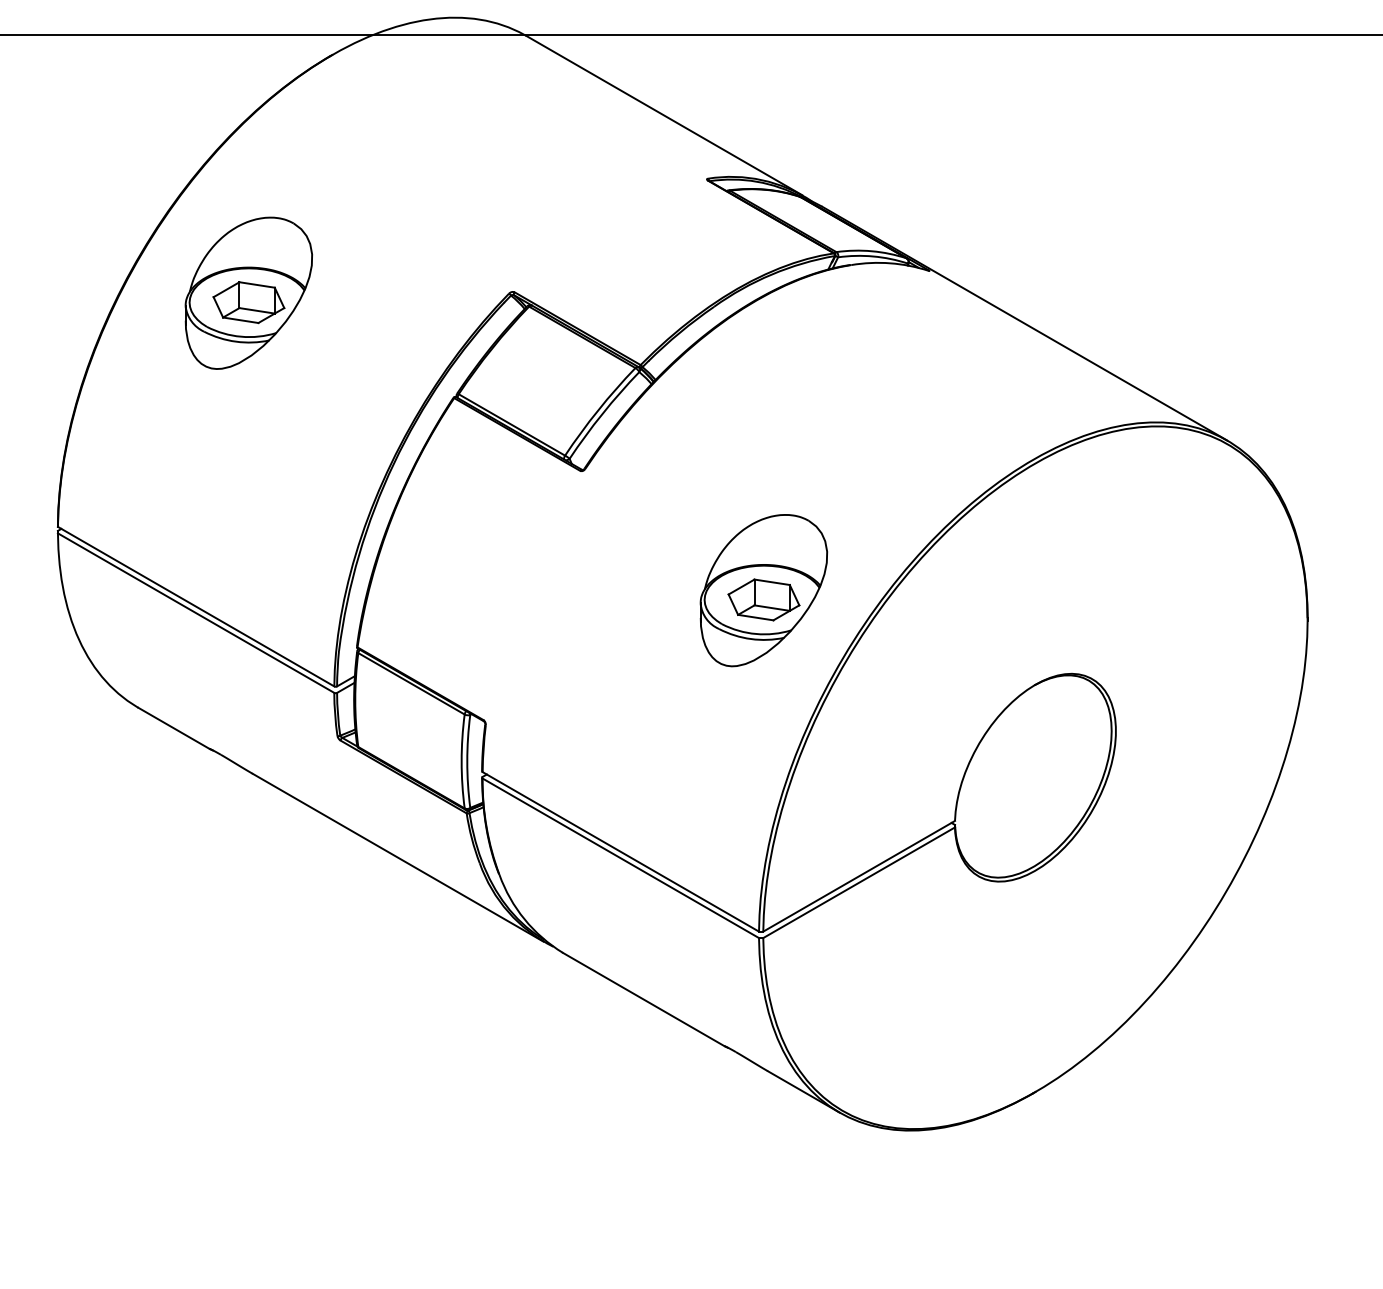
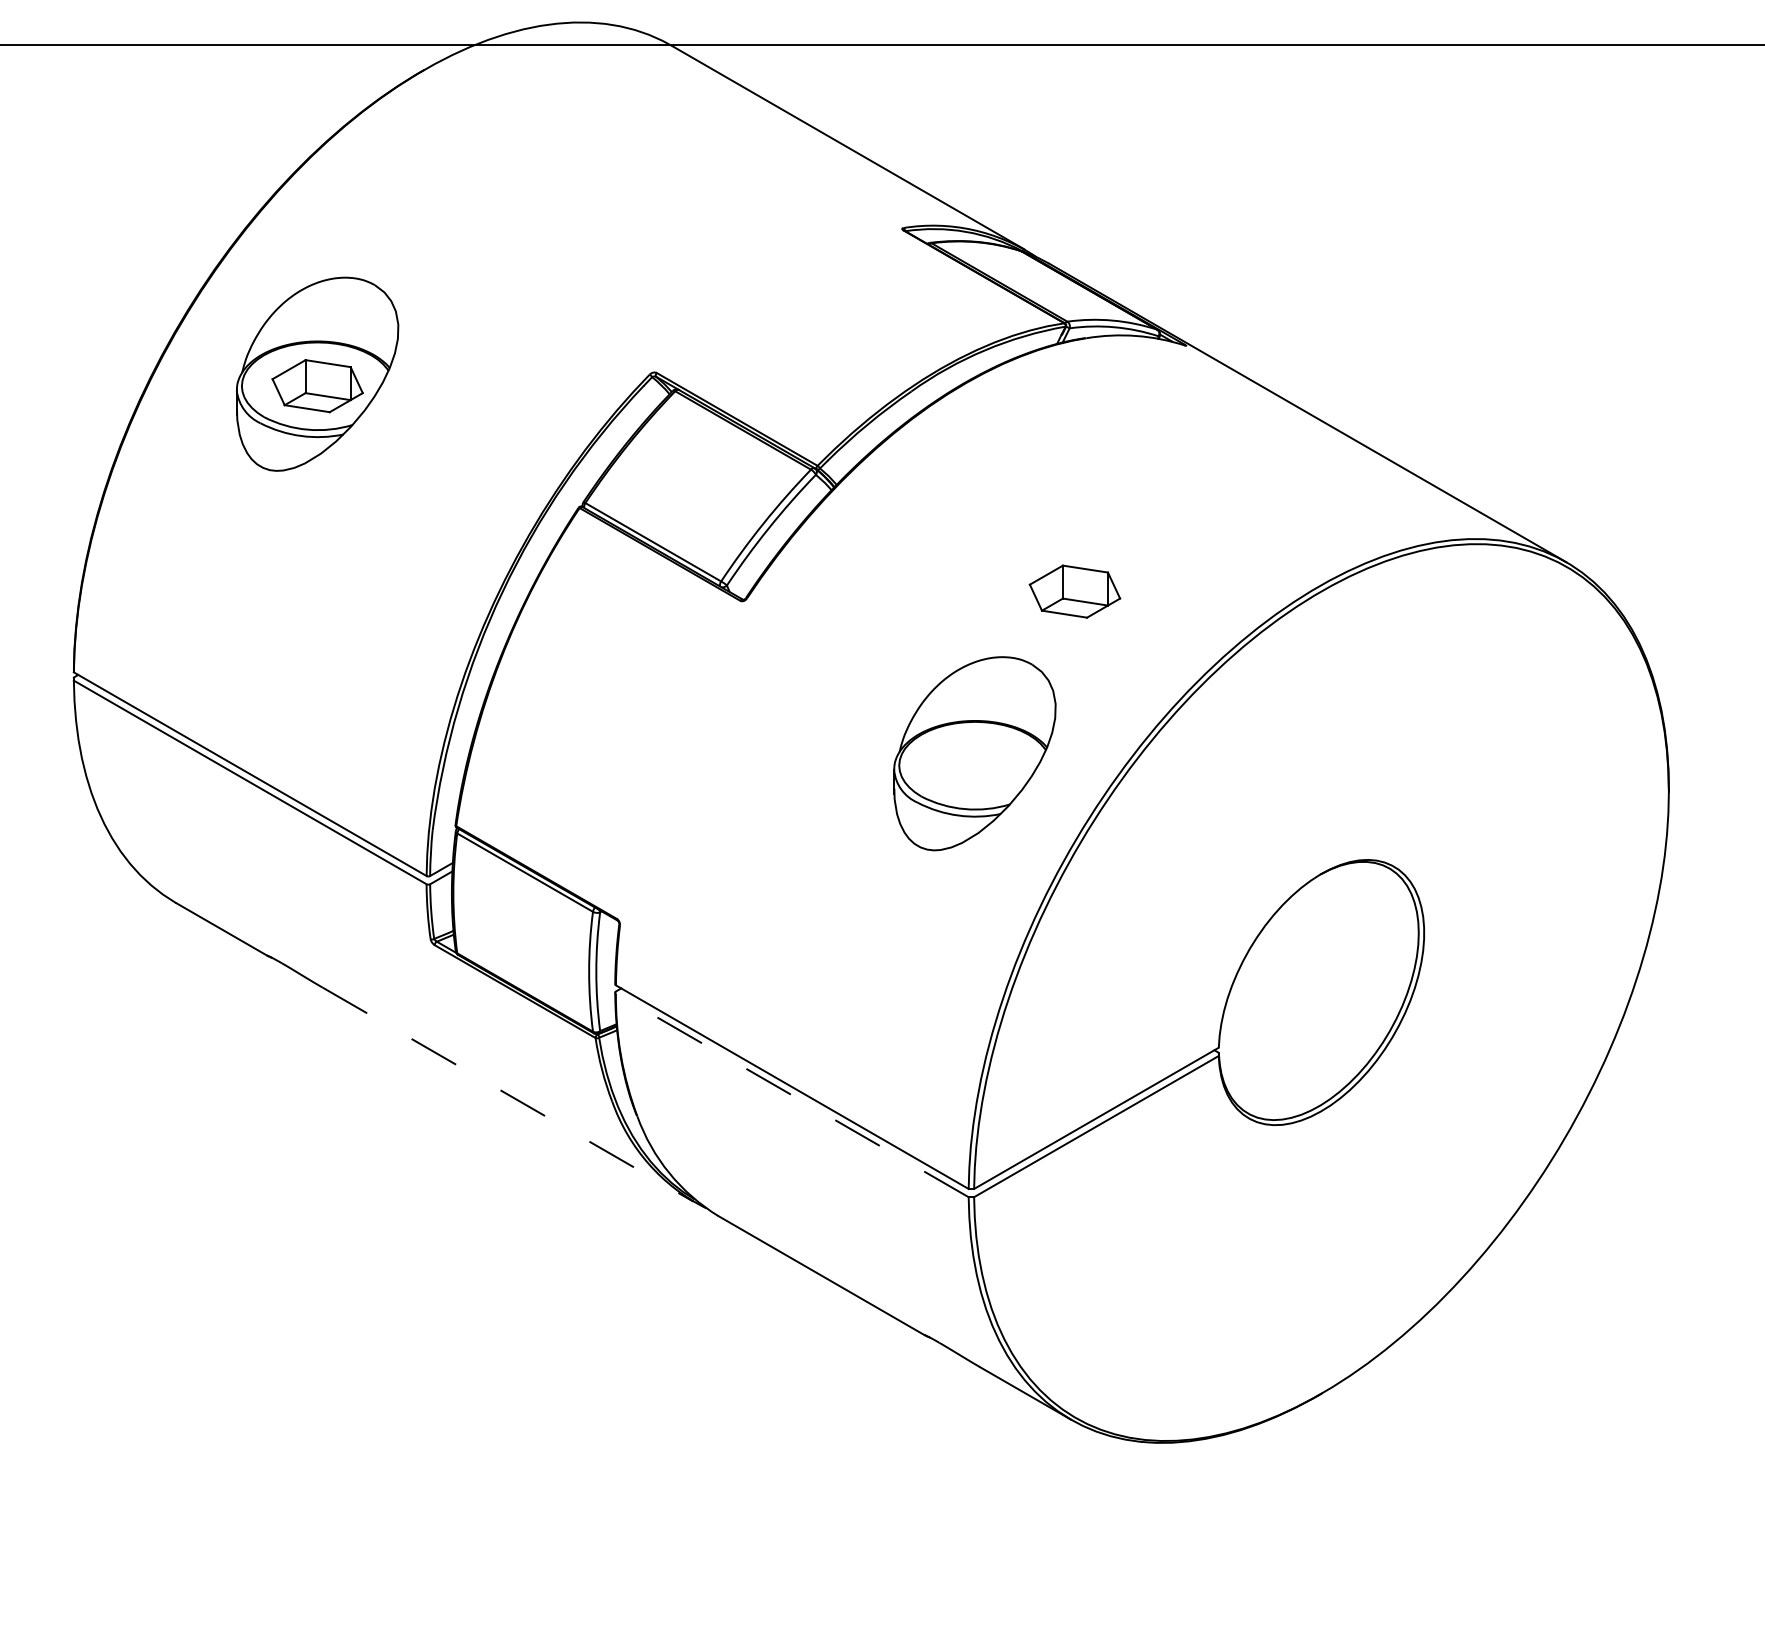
part: (763, 599) -> (1074, 591), moved
line: (398, 857) -> (508, 1094), solid -> dashed
line: (620, 858) -> (792, 1095), solid -> dashed

